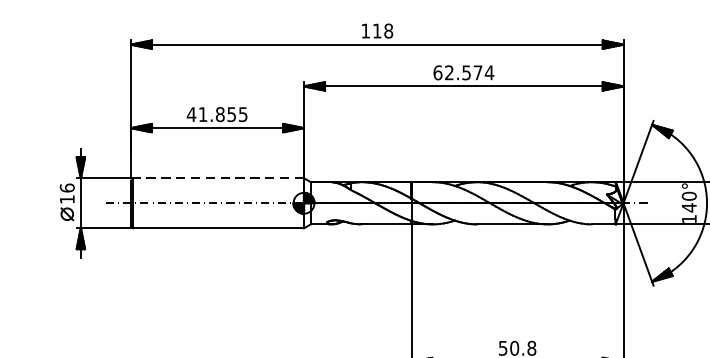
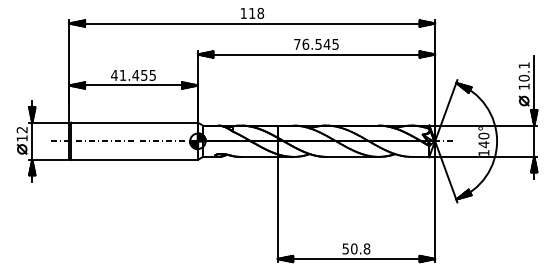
text: (463, 71) -> (316, 43), 62.574 -> 76.545
text: (219, 113) -> (135, 74), 41.855 -> 41.455
line: (218, 178) -> (134, 122), dashed -> solid
text: (66, 187) -> (21, 129), 16 -> 12

